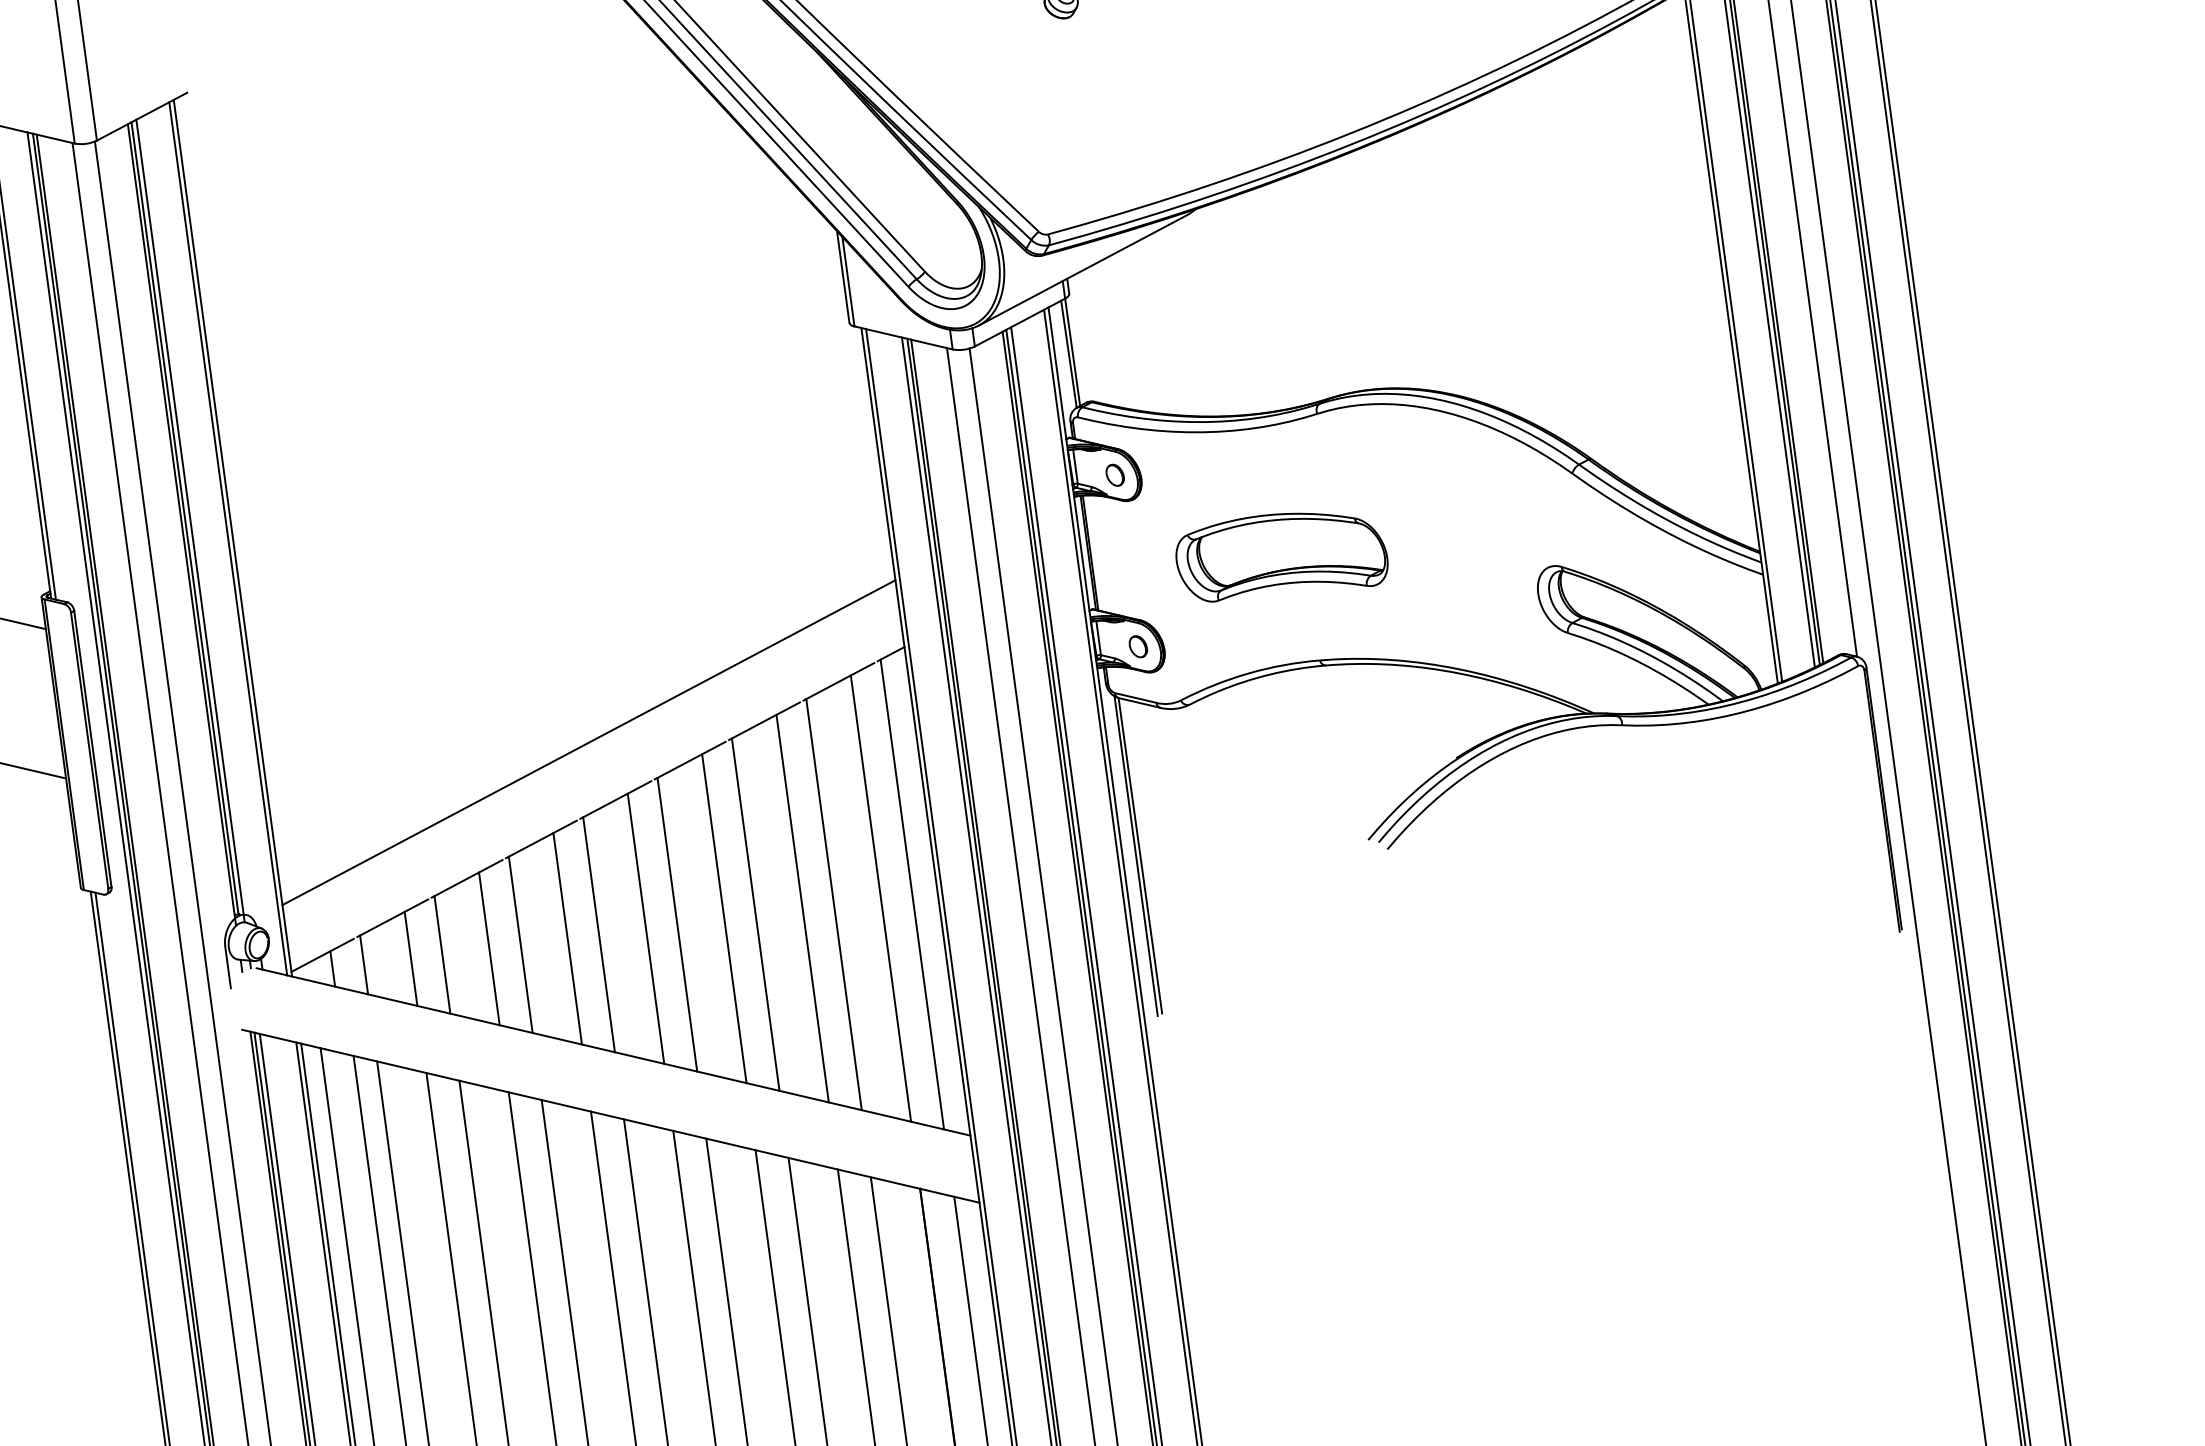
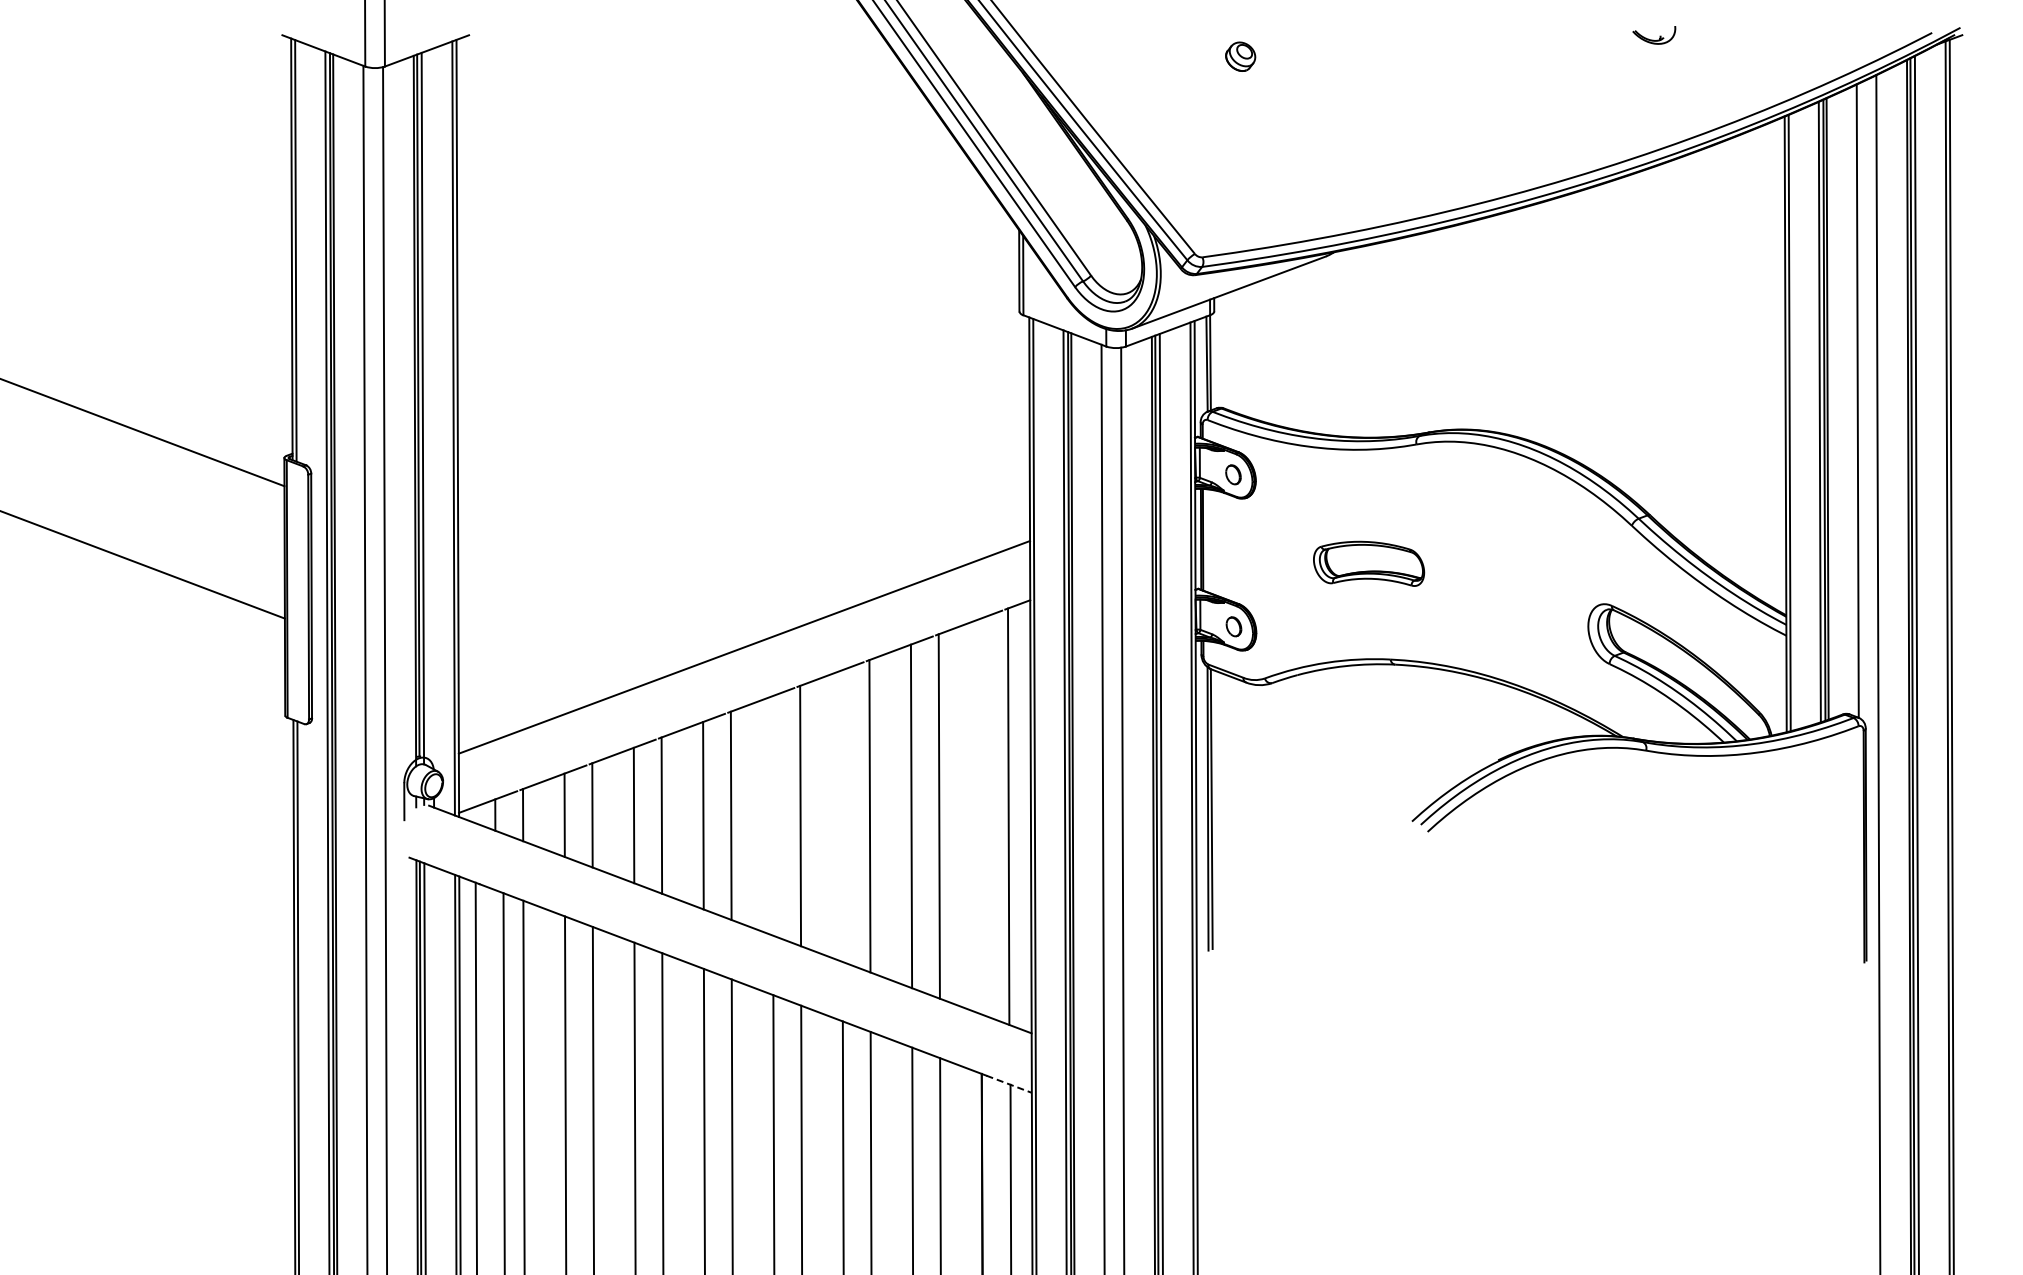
part: (1280, 555) -> (1368, 563), size x0.6
line: (880, 898) -> (980, 816), removed
line: (723, 918) -> (841, 815), removed
line: (645, 928) -> (772, 815), removed
line: (953, 1196) -> (1009, 1084), solid -> dashed

